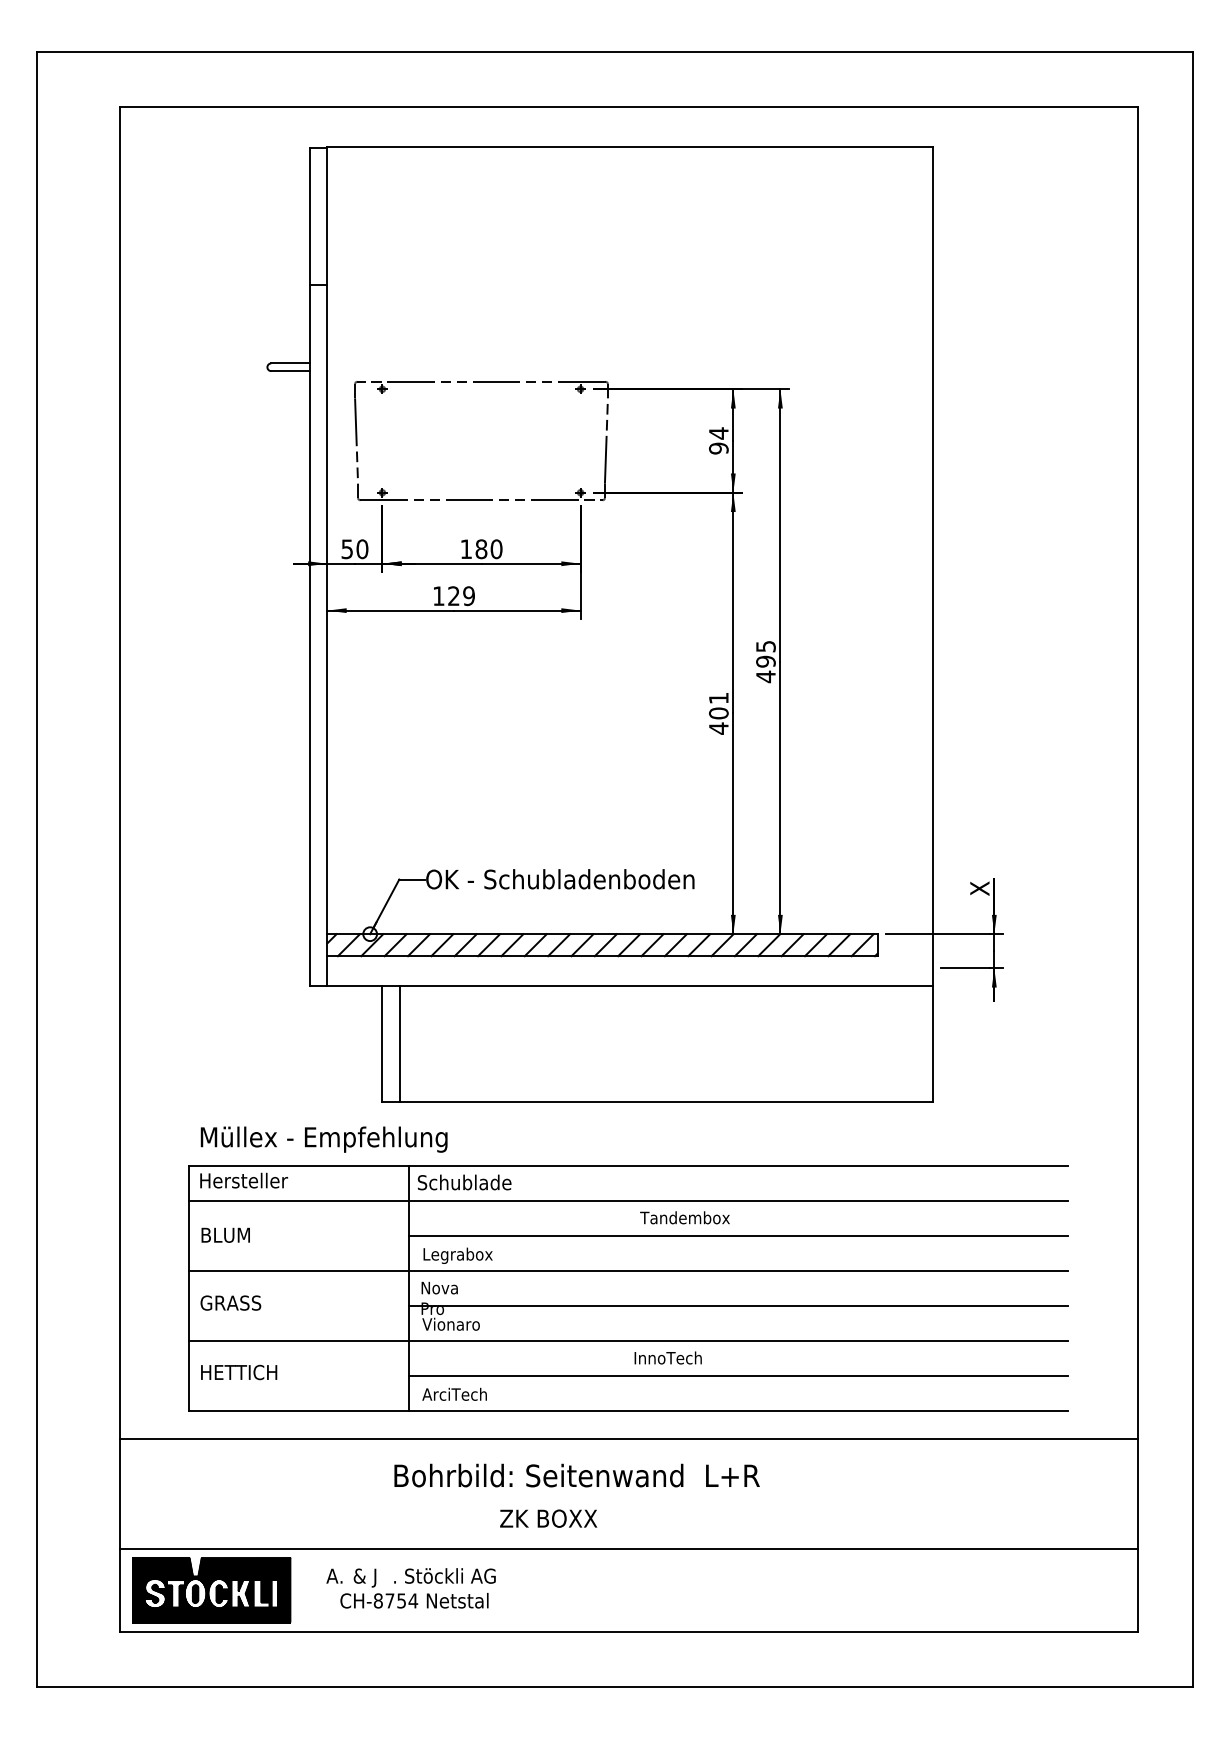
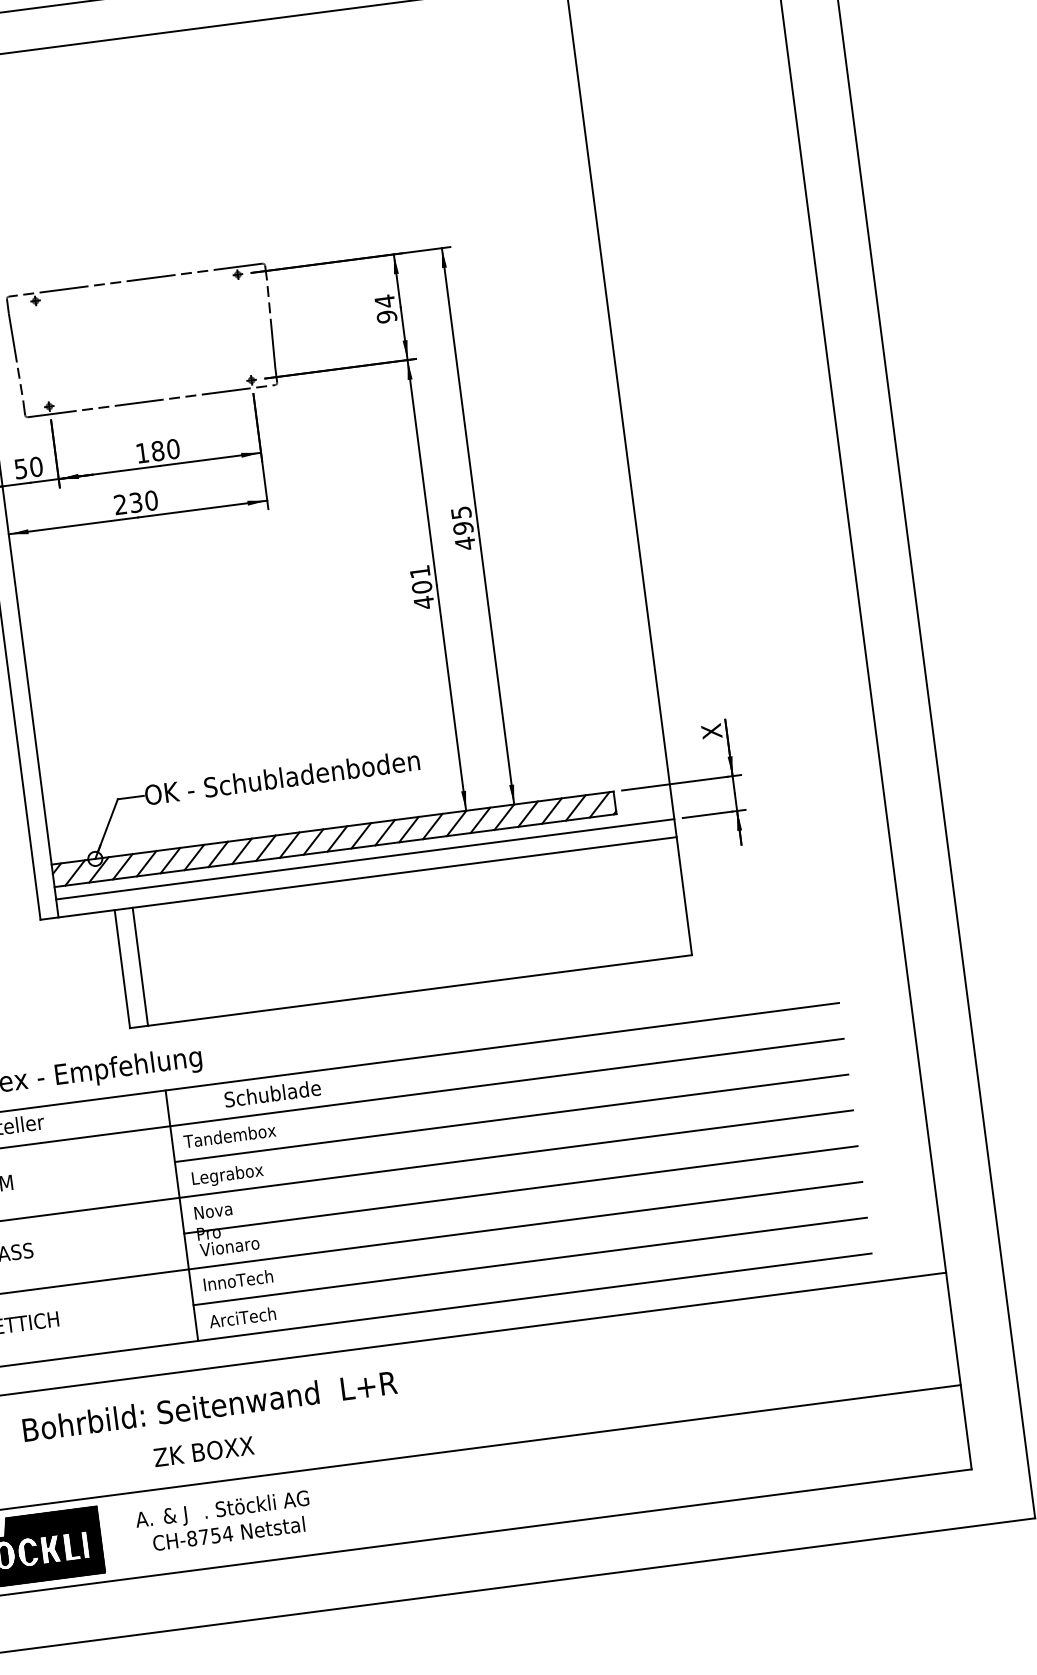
text: (454, 596) -> (136, 502), 129 -> 230
line: (629, 968) -> (364, 859), added
text: (464, 1182) -> (272, 1093), moved
text: (684, 1217) -> (229, 1135), moved
text: (667, 1357) -> (237, 1279), moved
text: (576, 1475) -> (209, 1406), moved
text: (548, 1518) -> (203, 1451), moved

